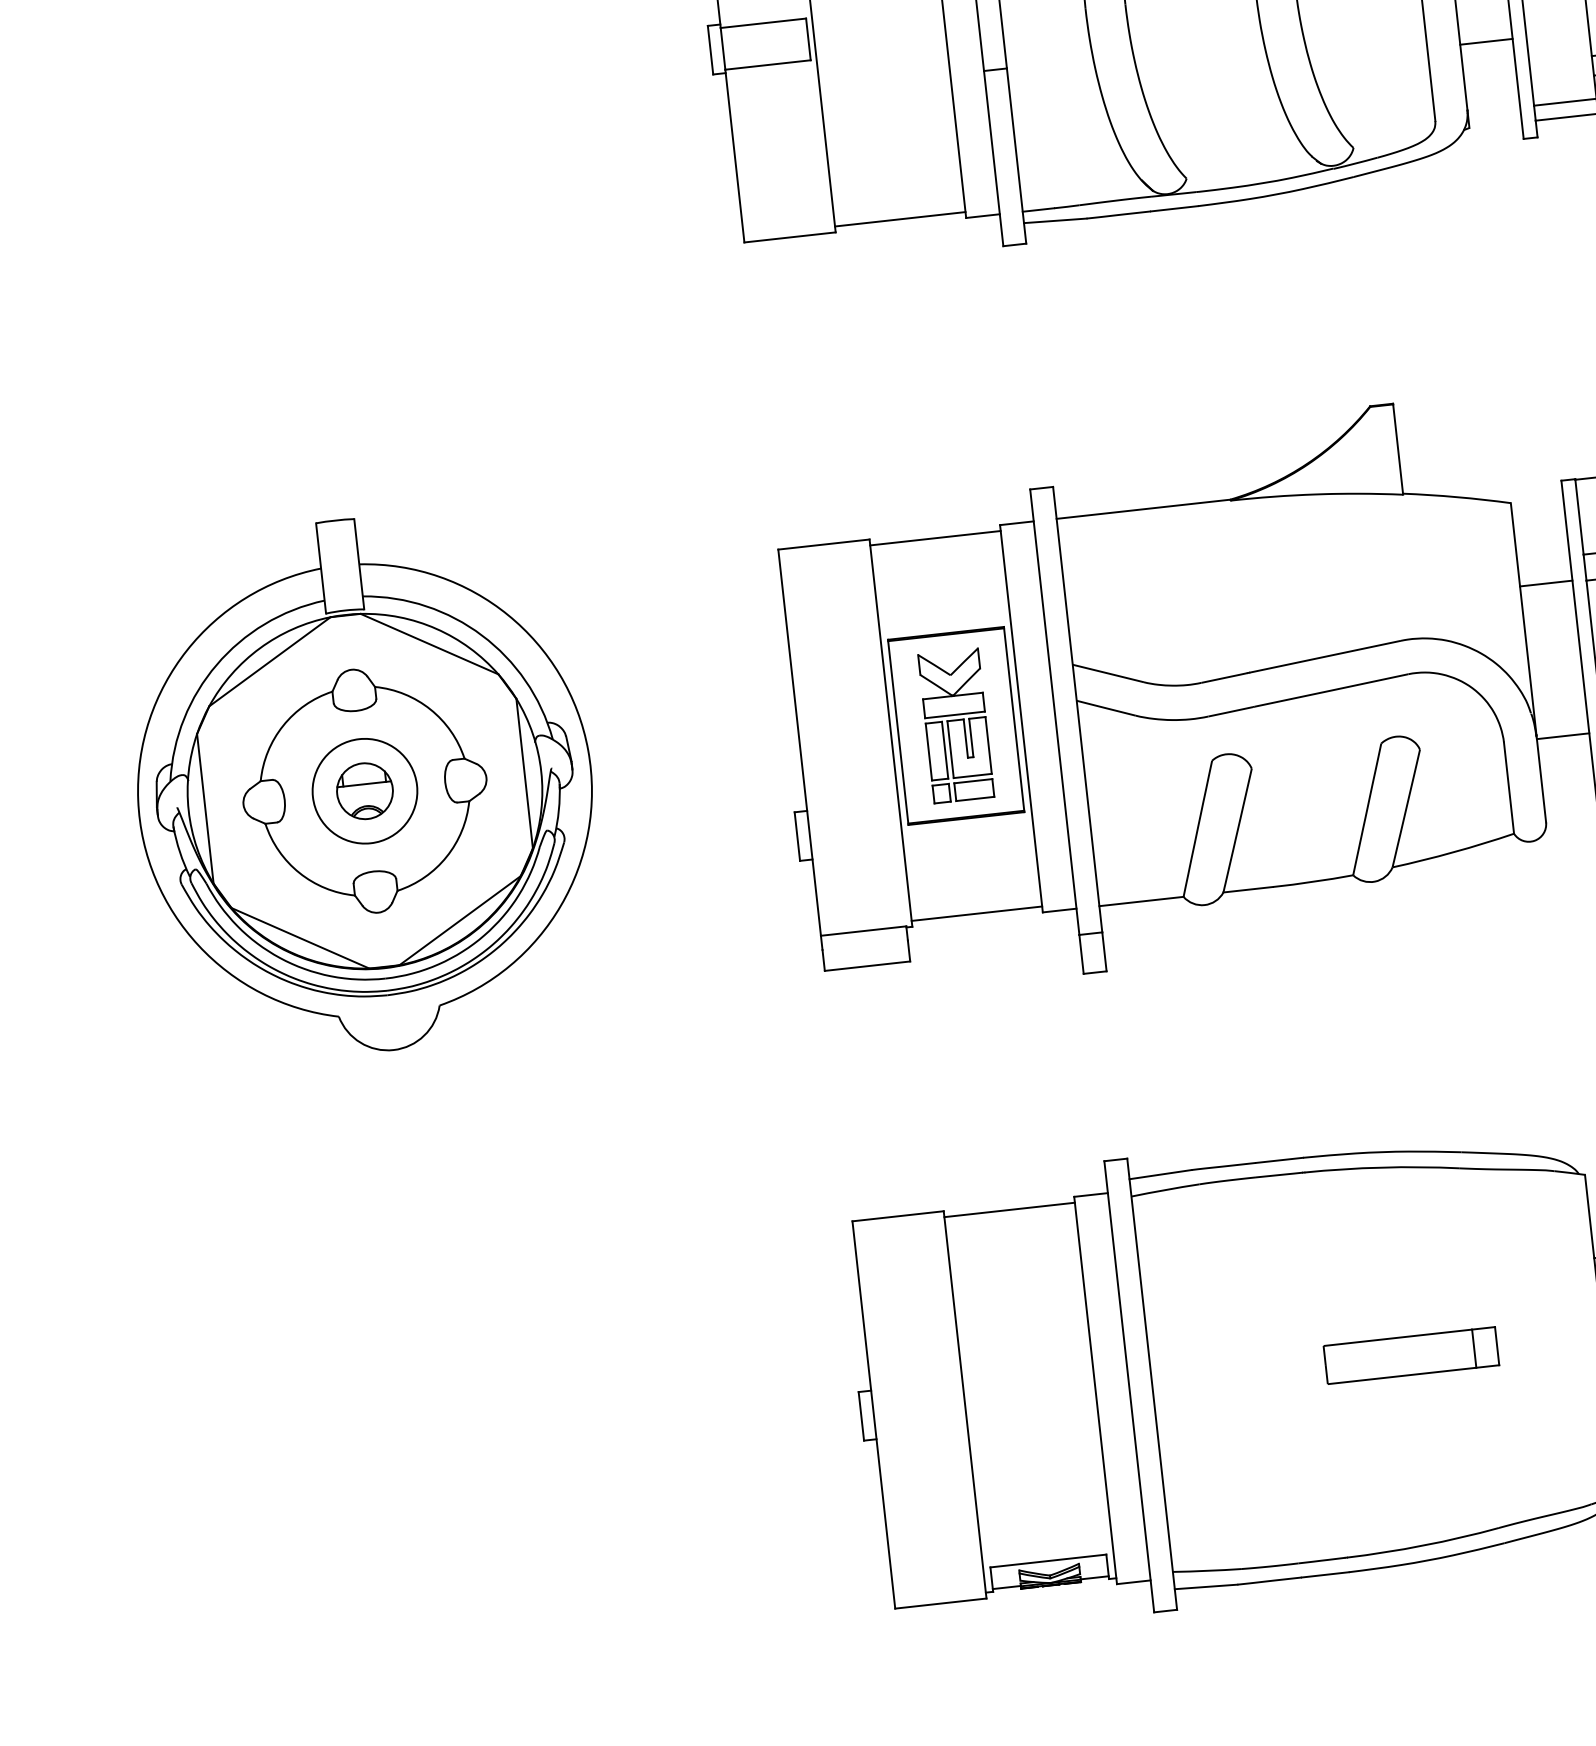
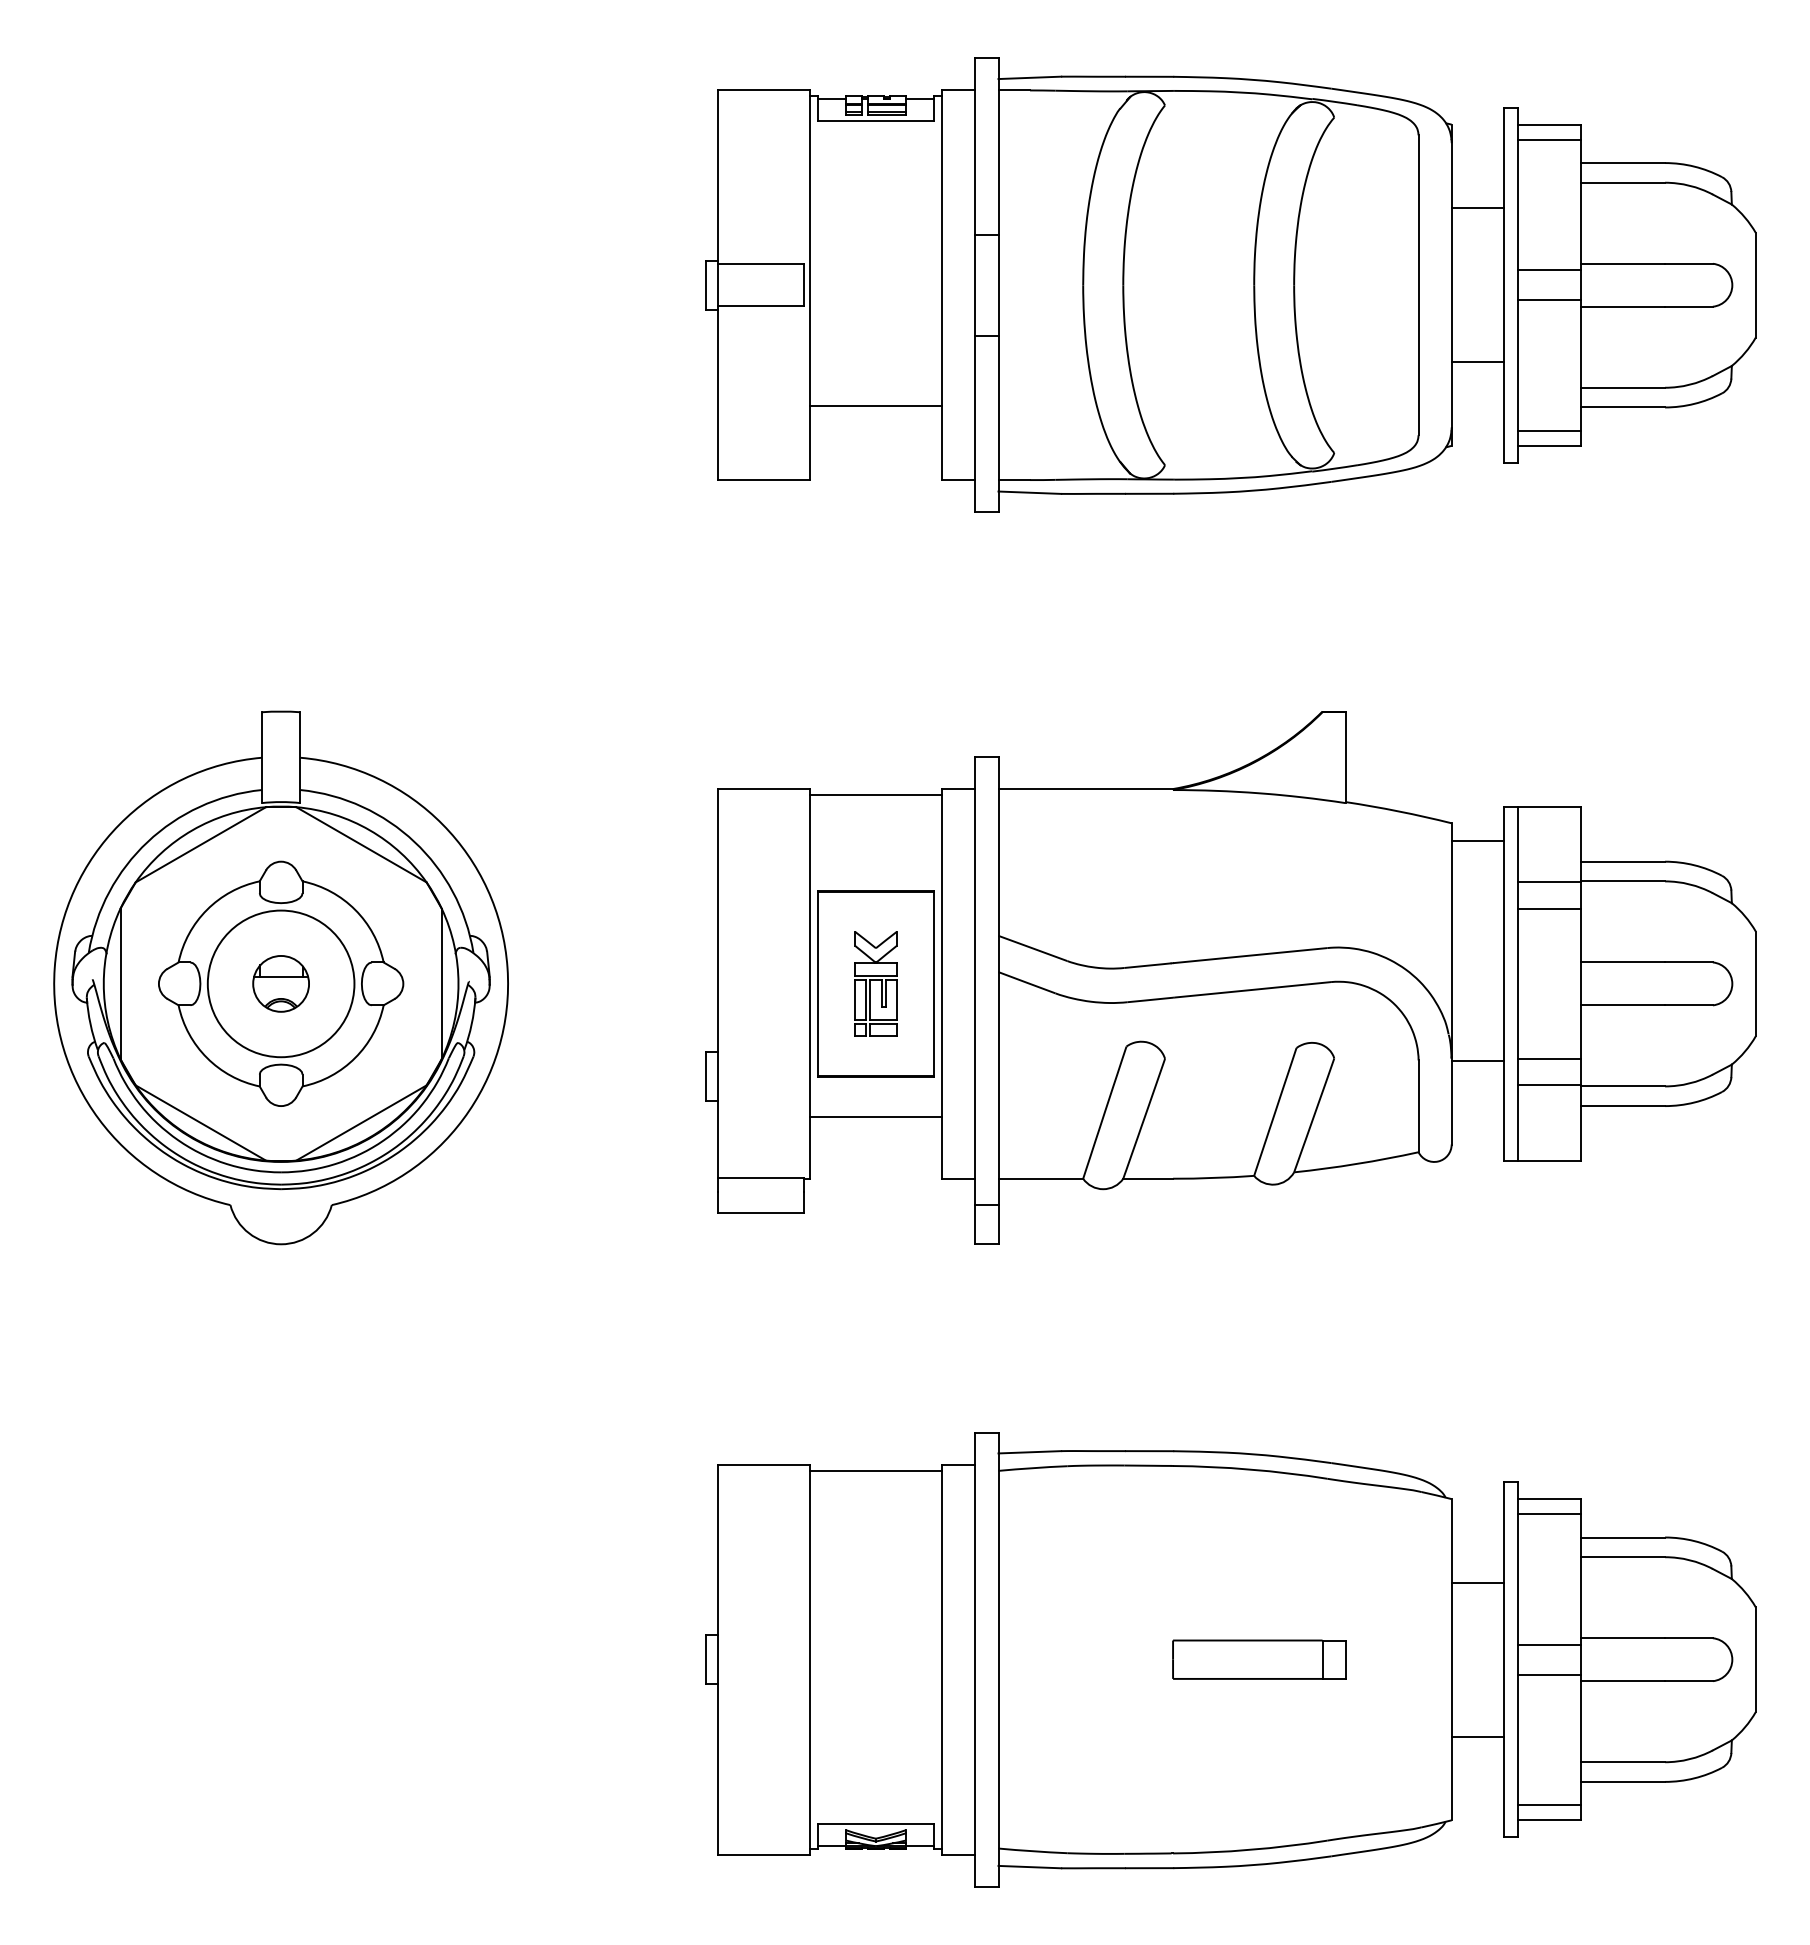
line: (899, 219) -> (875, 406), moved
line: (1545, 584) -> (1477, 841), moved
part: (955, 725) -> (875, 983), size x0.7
circle: (364, 790) -> (280, 983), size x1.4
line: (976, 913) -> (875, 1116), moved

